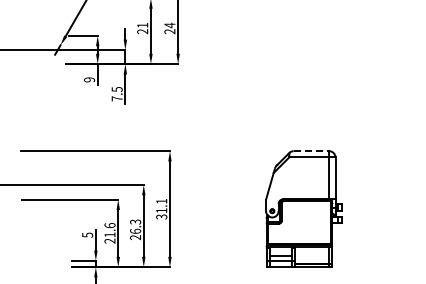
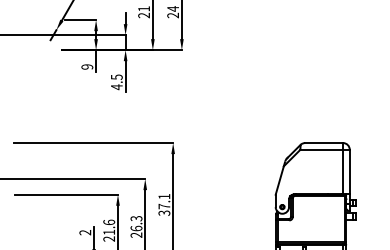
text: (116, 98) -> (116, 86), 7.5 -> 4.5
line: (311, 151) -> (324, 143), dashed -> solid
text: (161, 210) -> (164, 206), 31.1 -> 37.1
text: (87, 234) -> (85, 231), 5 -> 2

